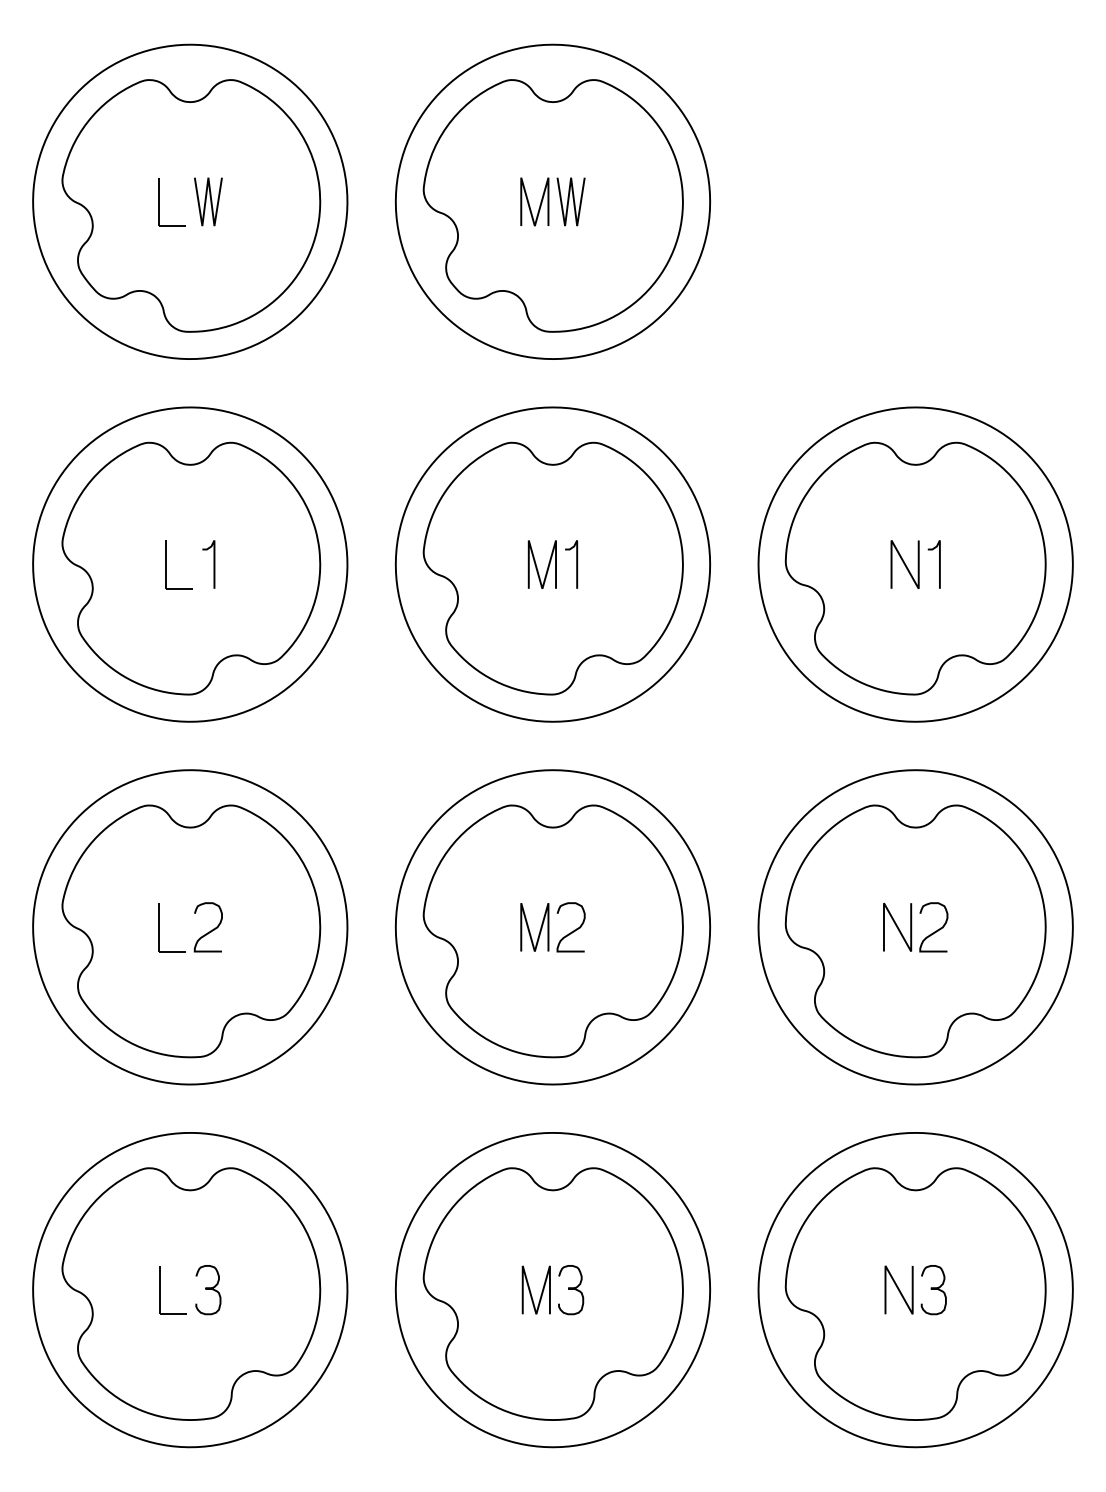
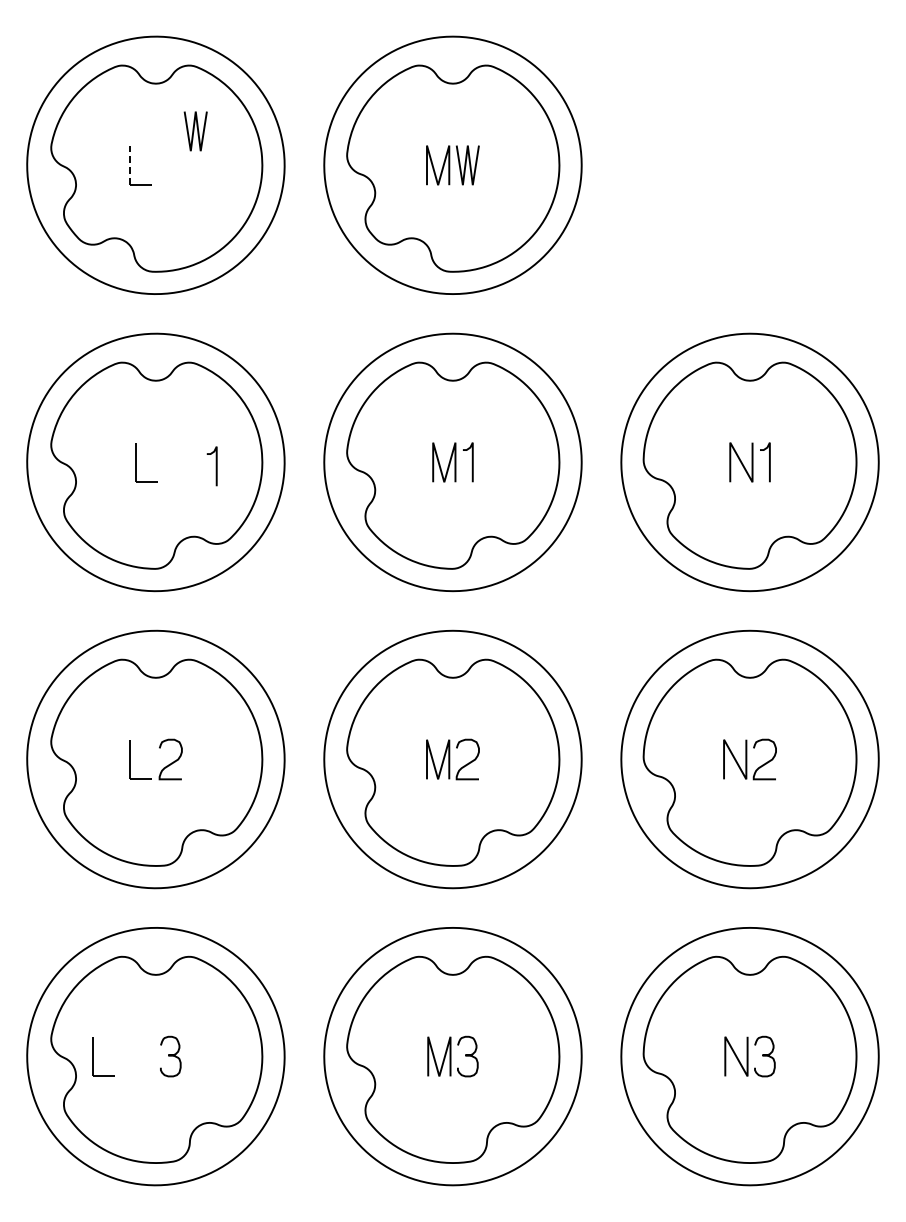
line: (158, 202) -> (129, 165), solid -> dashed
line: (206, 202) -> (194, 131), moved
curve: (212, 564) -> (215, 466), moved
part: (160, 1289) -> (93, 1056), moved

